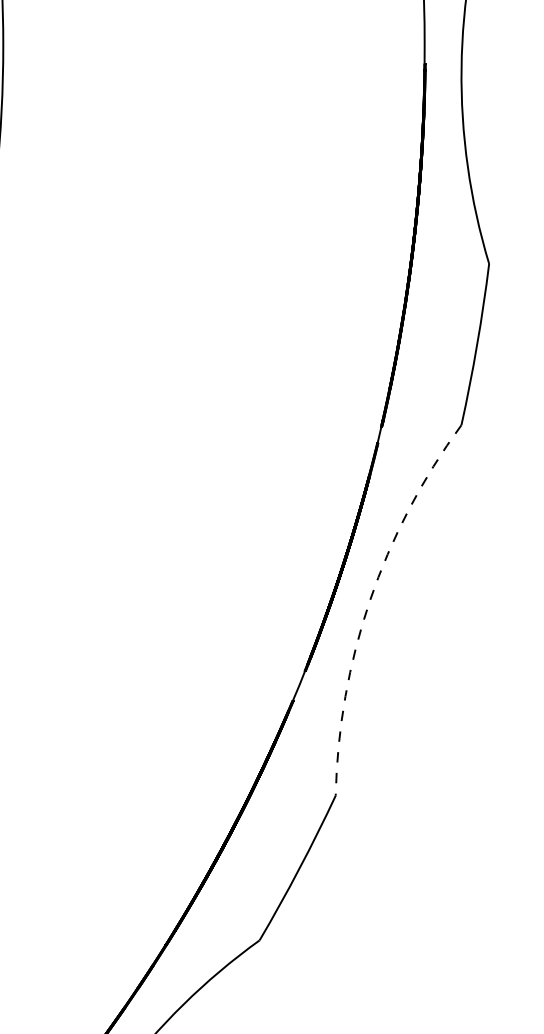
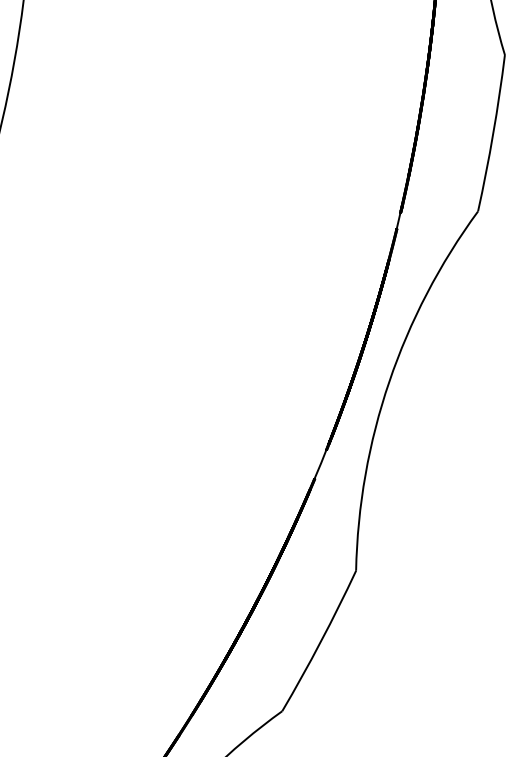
arc: (369, 600) -> (388, 381), dashed -> solid

